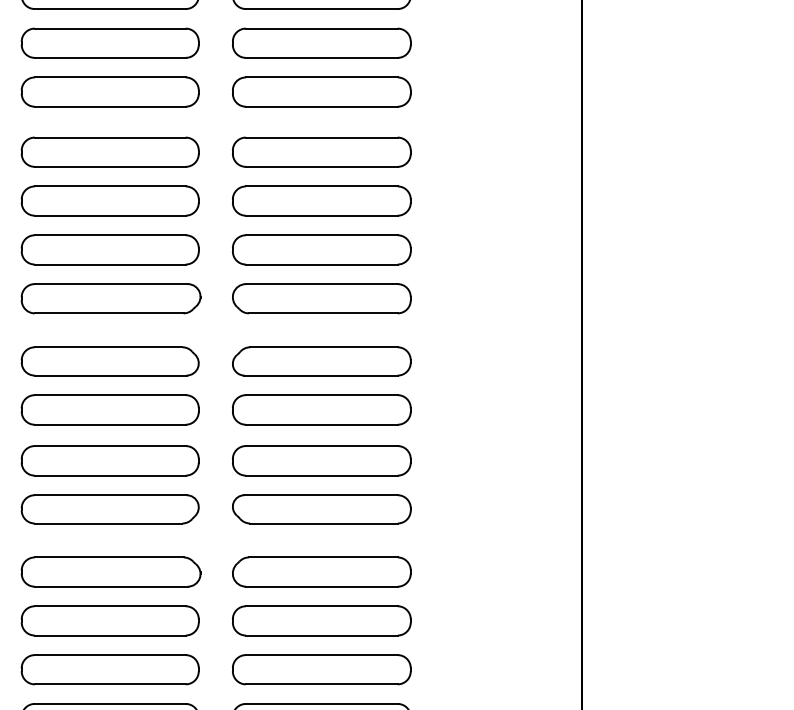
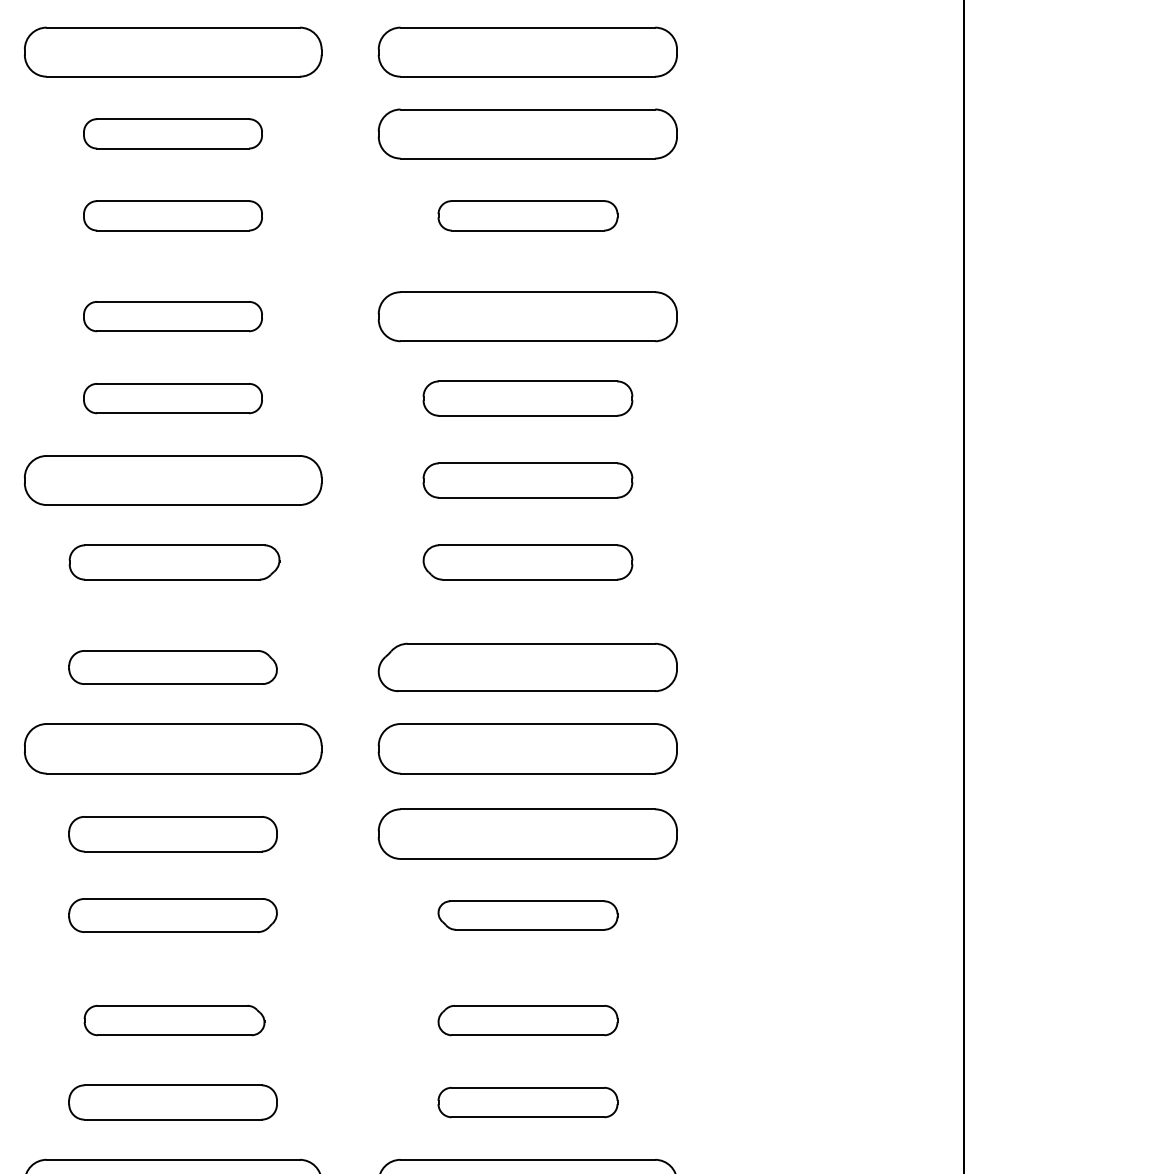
part: (109, 42) -> (171, 132), size x0.6
part: (109, 91) -> (171, 214), size x0.6
part: (321, 91) -> (527, 214), size x0.6
part: (109, 151) -> (171, 315), size x0.6
part: (109, 200) -> (171, 397), size x0.6
part: (321, 200) -> (527, 397), size x0.7
part: (321, 249) -> (527, 479), size x0.7
part: (110, 298) -> (173, 561), size x0.7
part: (321, 298) -> (527, 561), size x0.7
part: (109, 361) -> (171, 667), size x0.7
part: (109, 460) -> (171, 833), size x0.7
part: (109, 509) -> (171, 915), size x0.7
part: (321, 509) -> (527, 915), size x0.6
part: (110, 571) -> (173, 1019), size x0.6
part: (321, 571) -> (527, 1019), size x0.6
part: (109, 620) -> (171, 1101), size x0.7
part: (321, 620) -> (527, 1101), size x0.6

